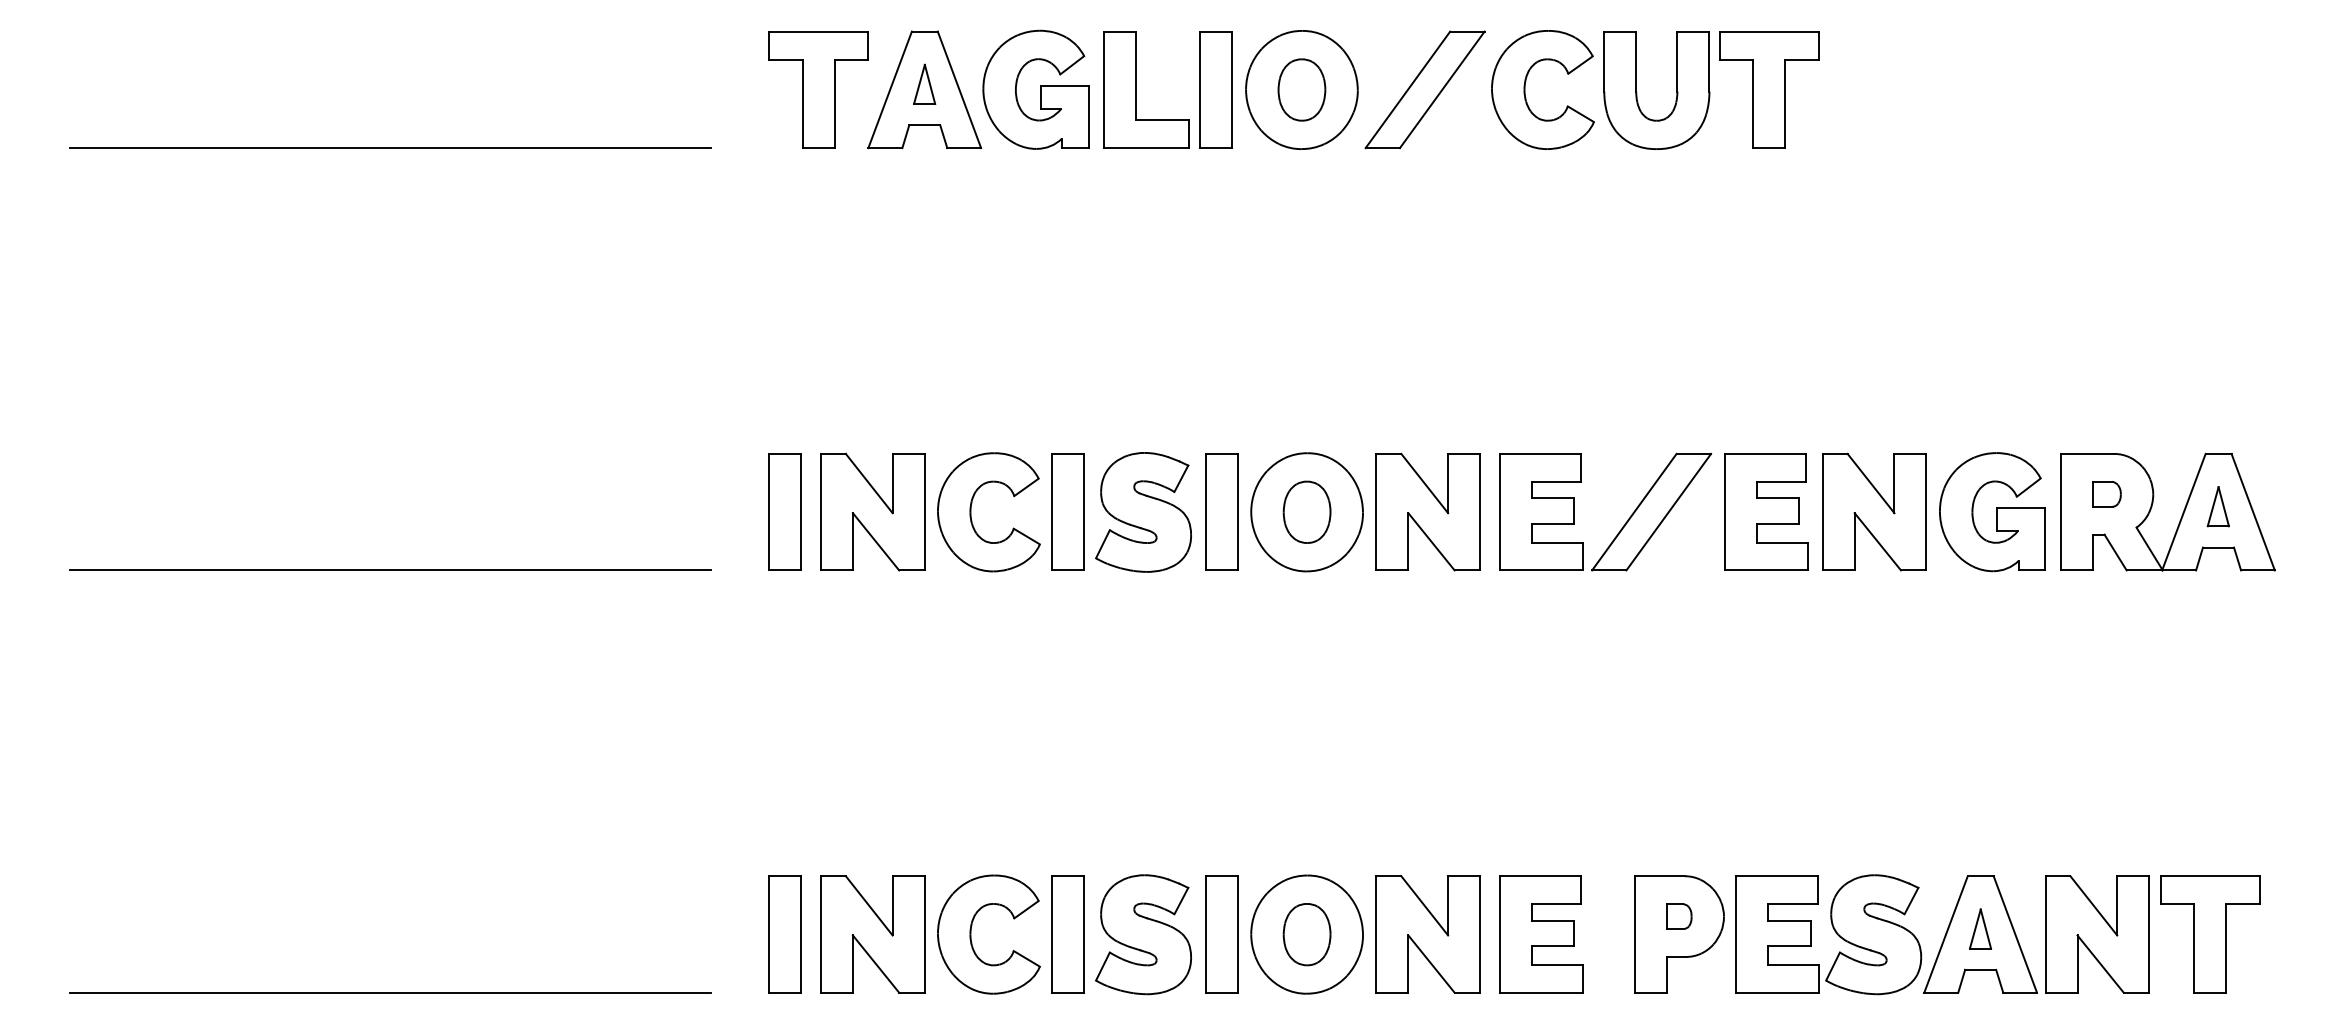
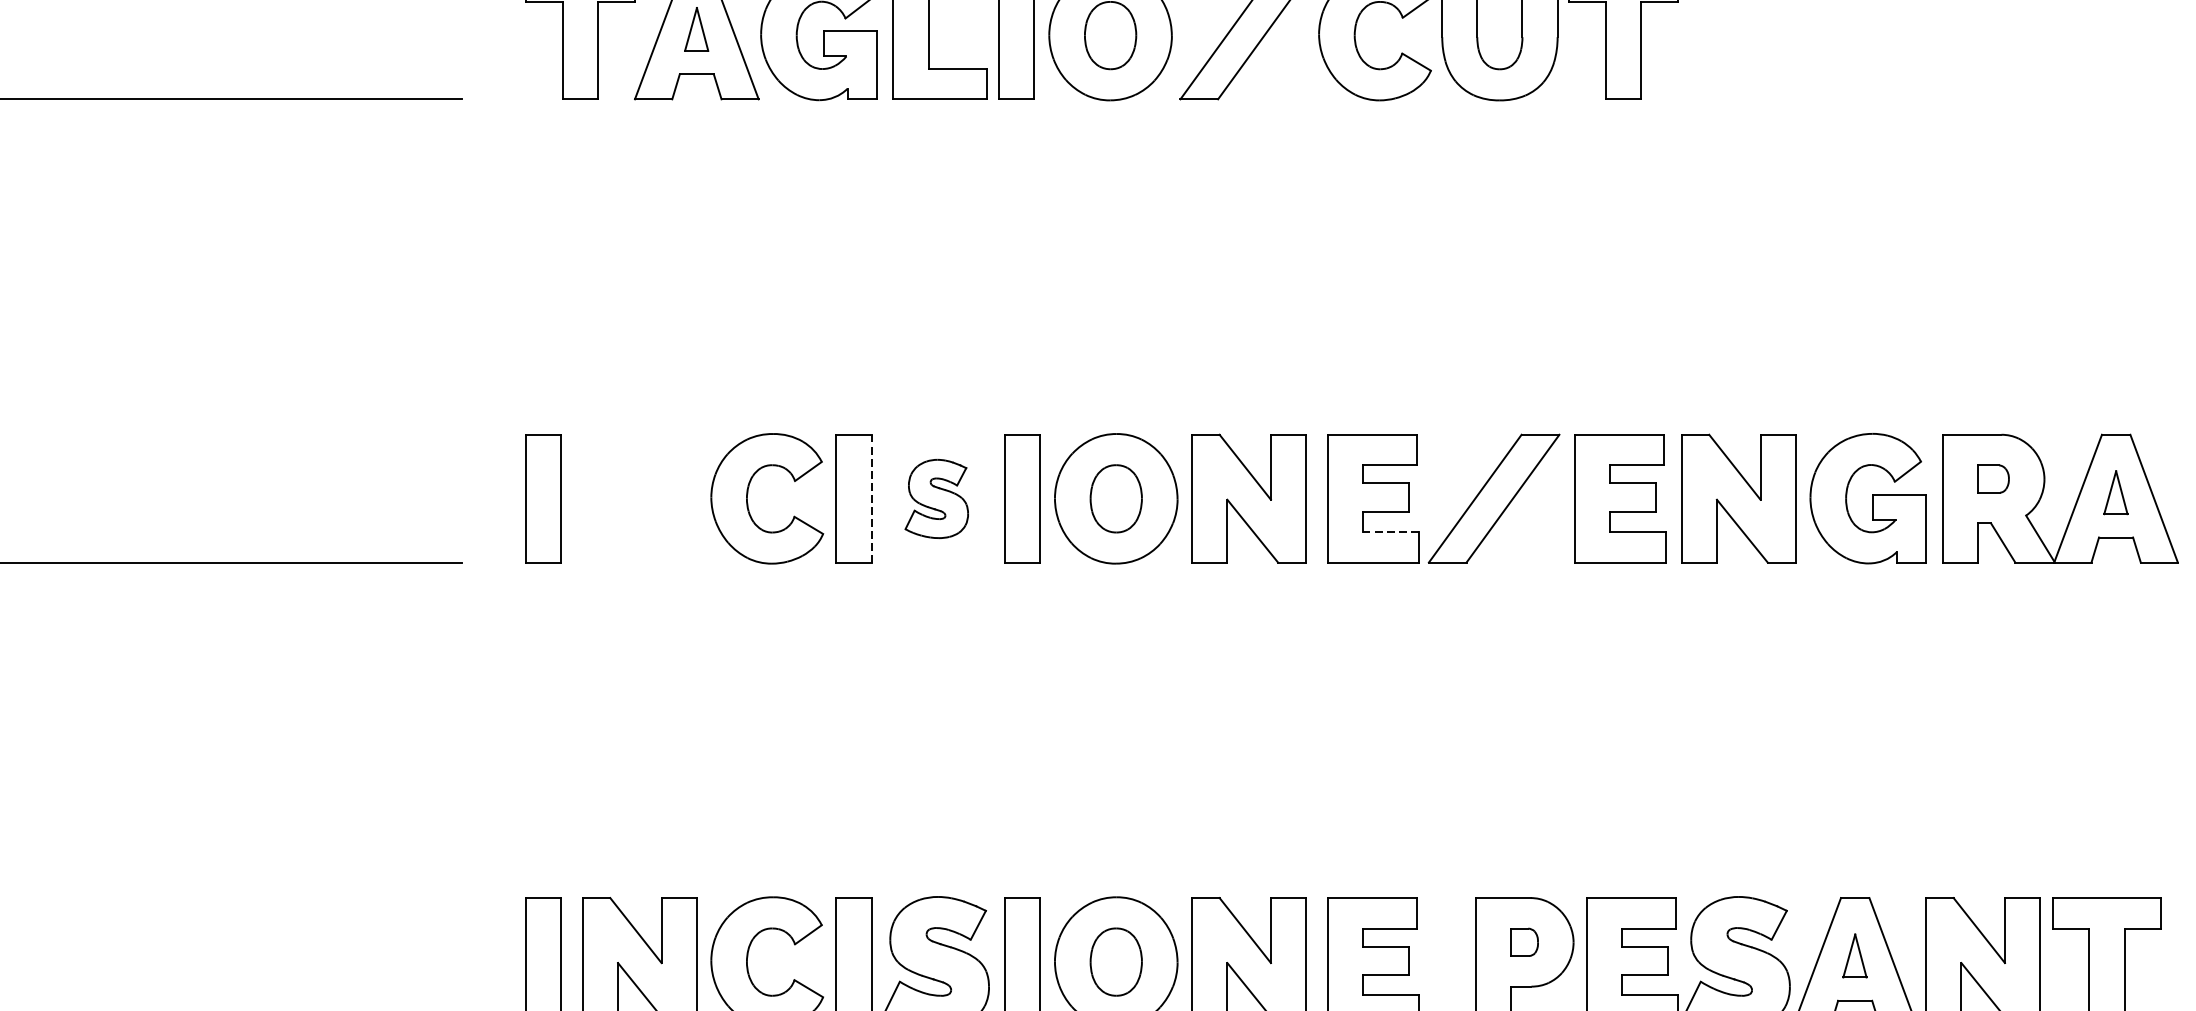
part: (872, 512) -> (639, 499), removed
line: (1084, 512) -> (872, 499), solid -> dashed
part: (1143, 512) -> (936, 499), size x0.6
line: (1557, 542) -> (1390, 531), solid -> dashed

